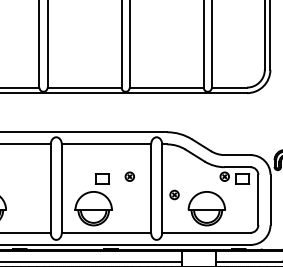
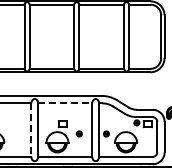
line: (106, 144) -> (65, 103), solid -> dashed
part: (128, 176) -> (78, 133), moved
line: (50, 189) -> (31, 130), solid -> dashed

